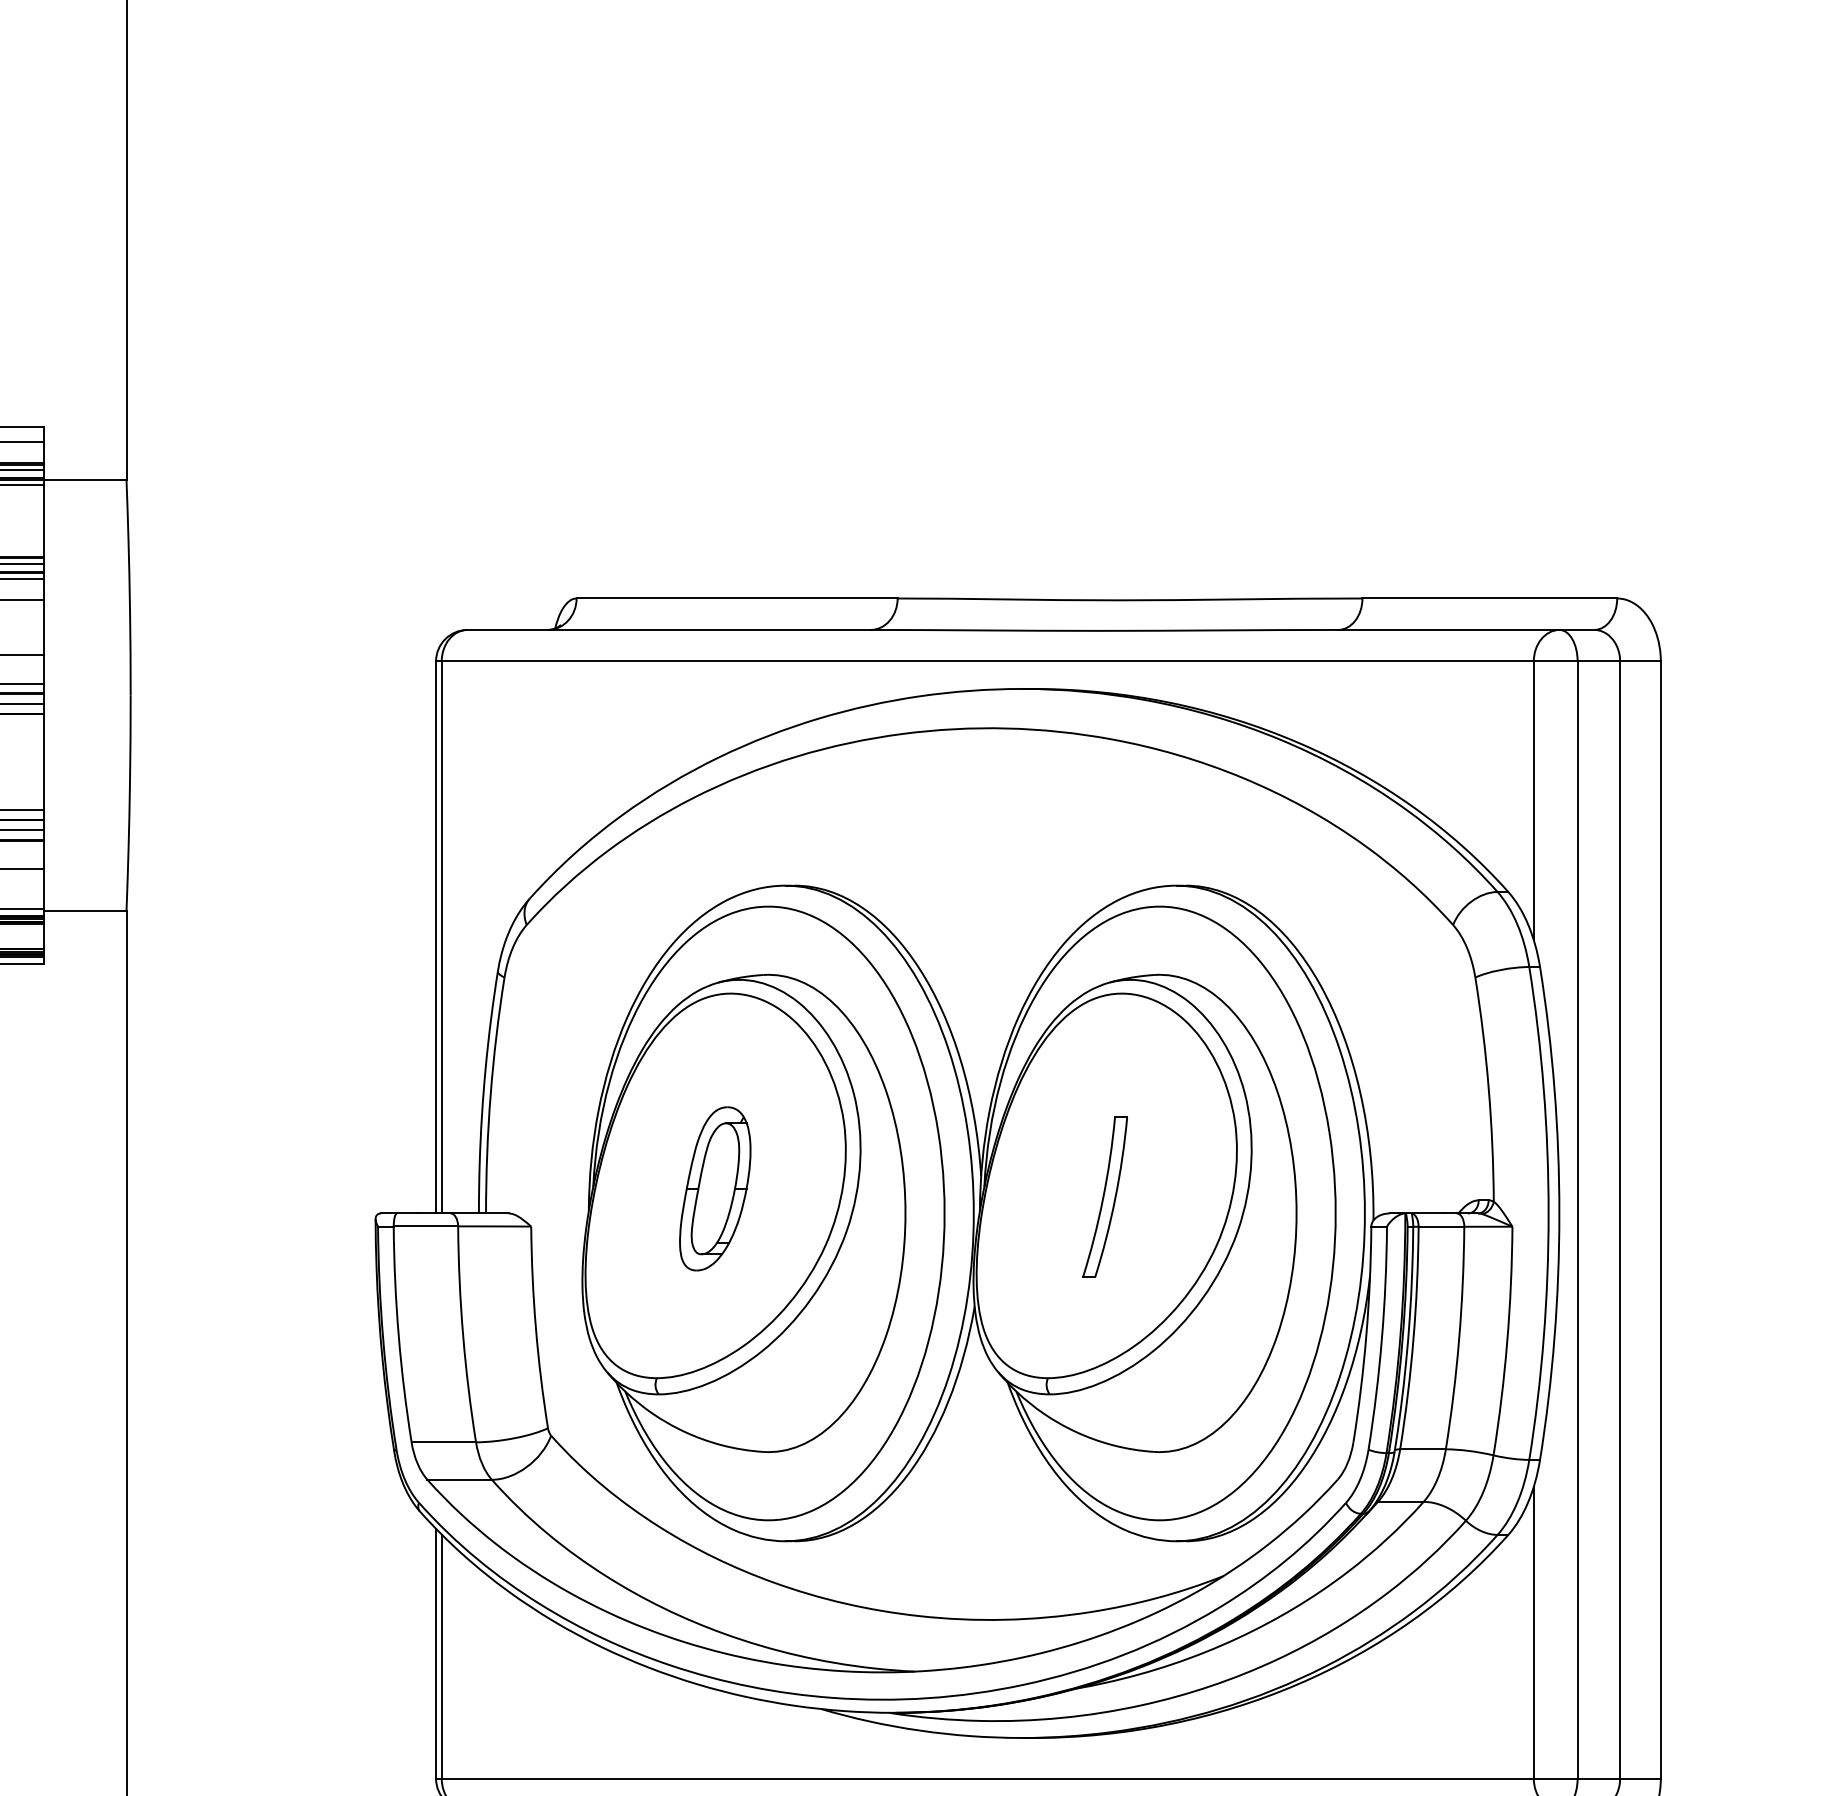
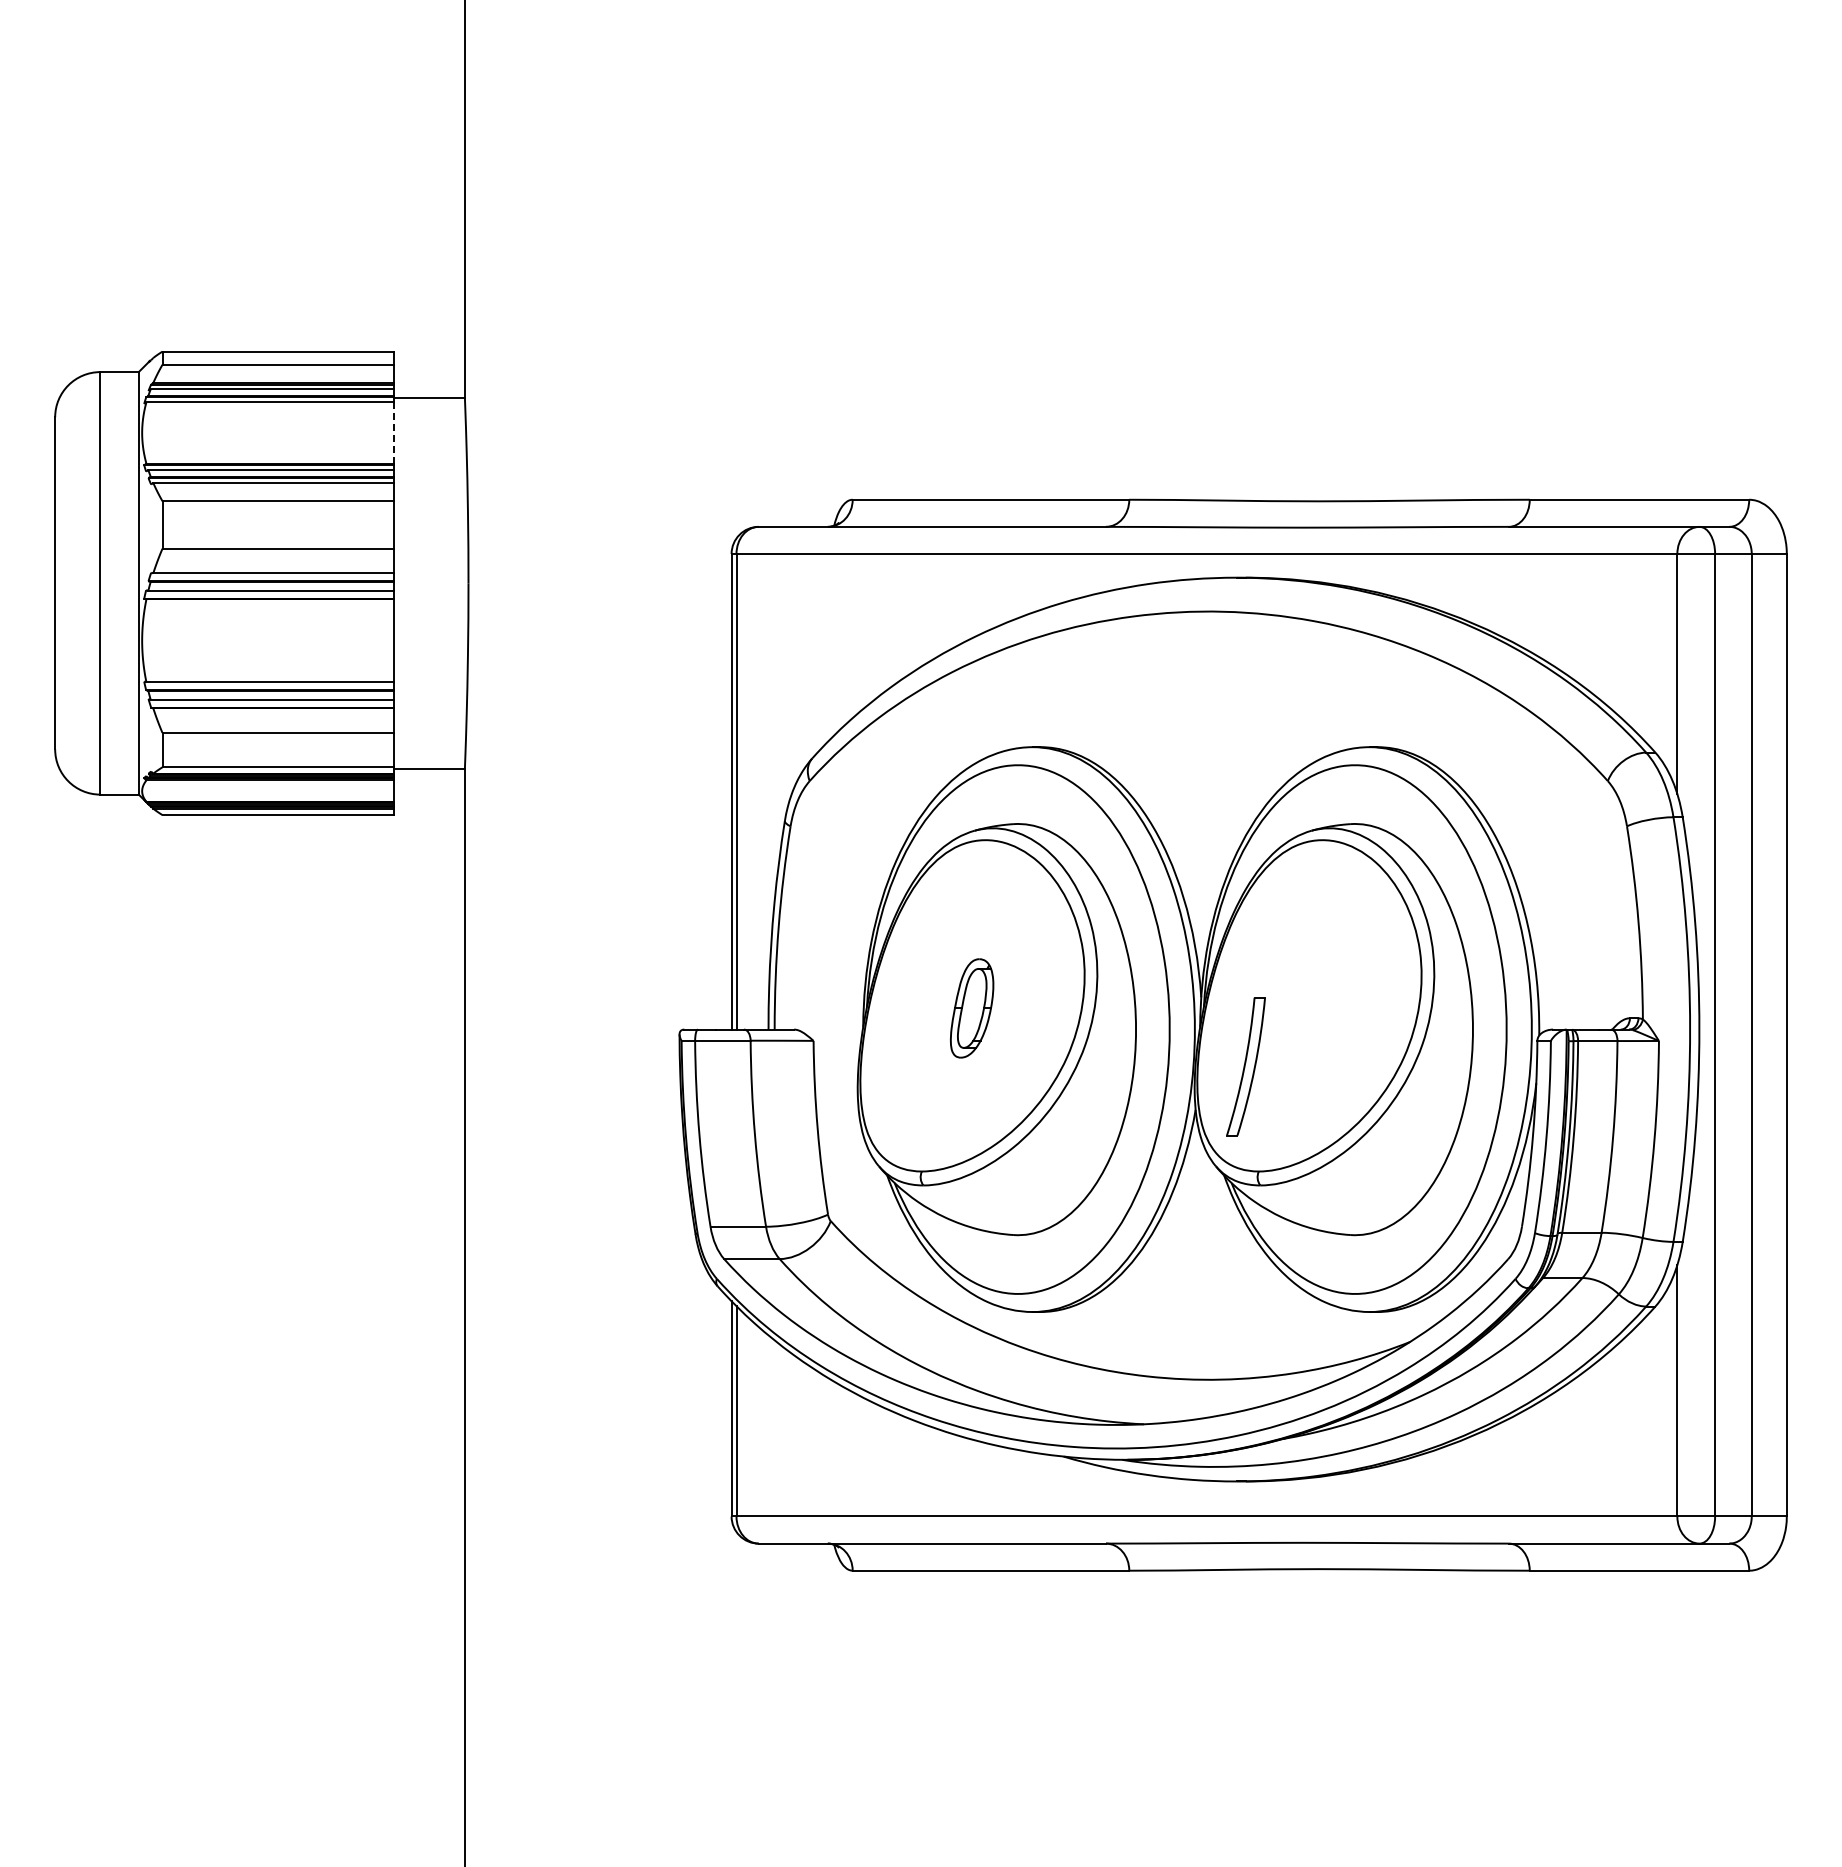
line: (44, 520) -> (394, 432), solid -> dashed
part: (714, 1188) -> (971, 1008), size x0.7
part: (1104, 1197) -> (1245, 1066), moved

